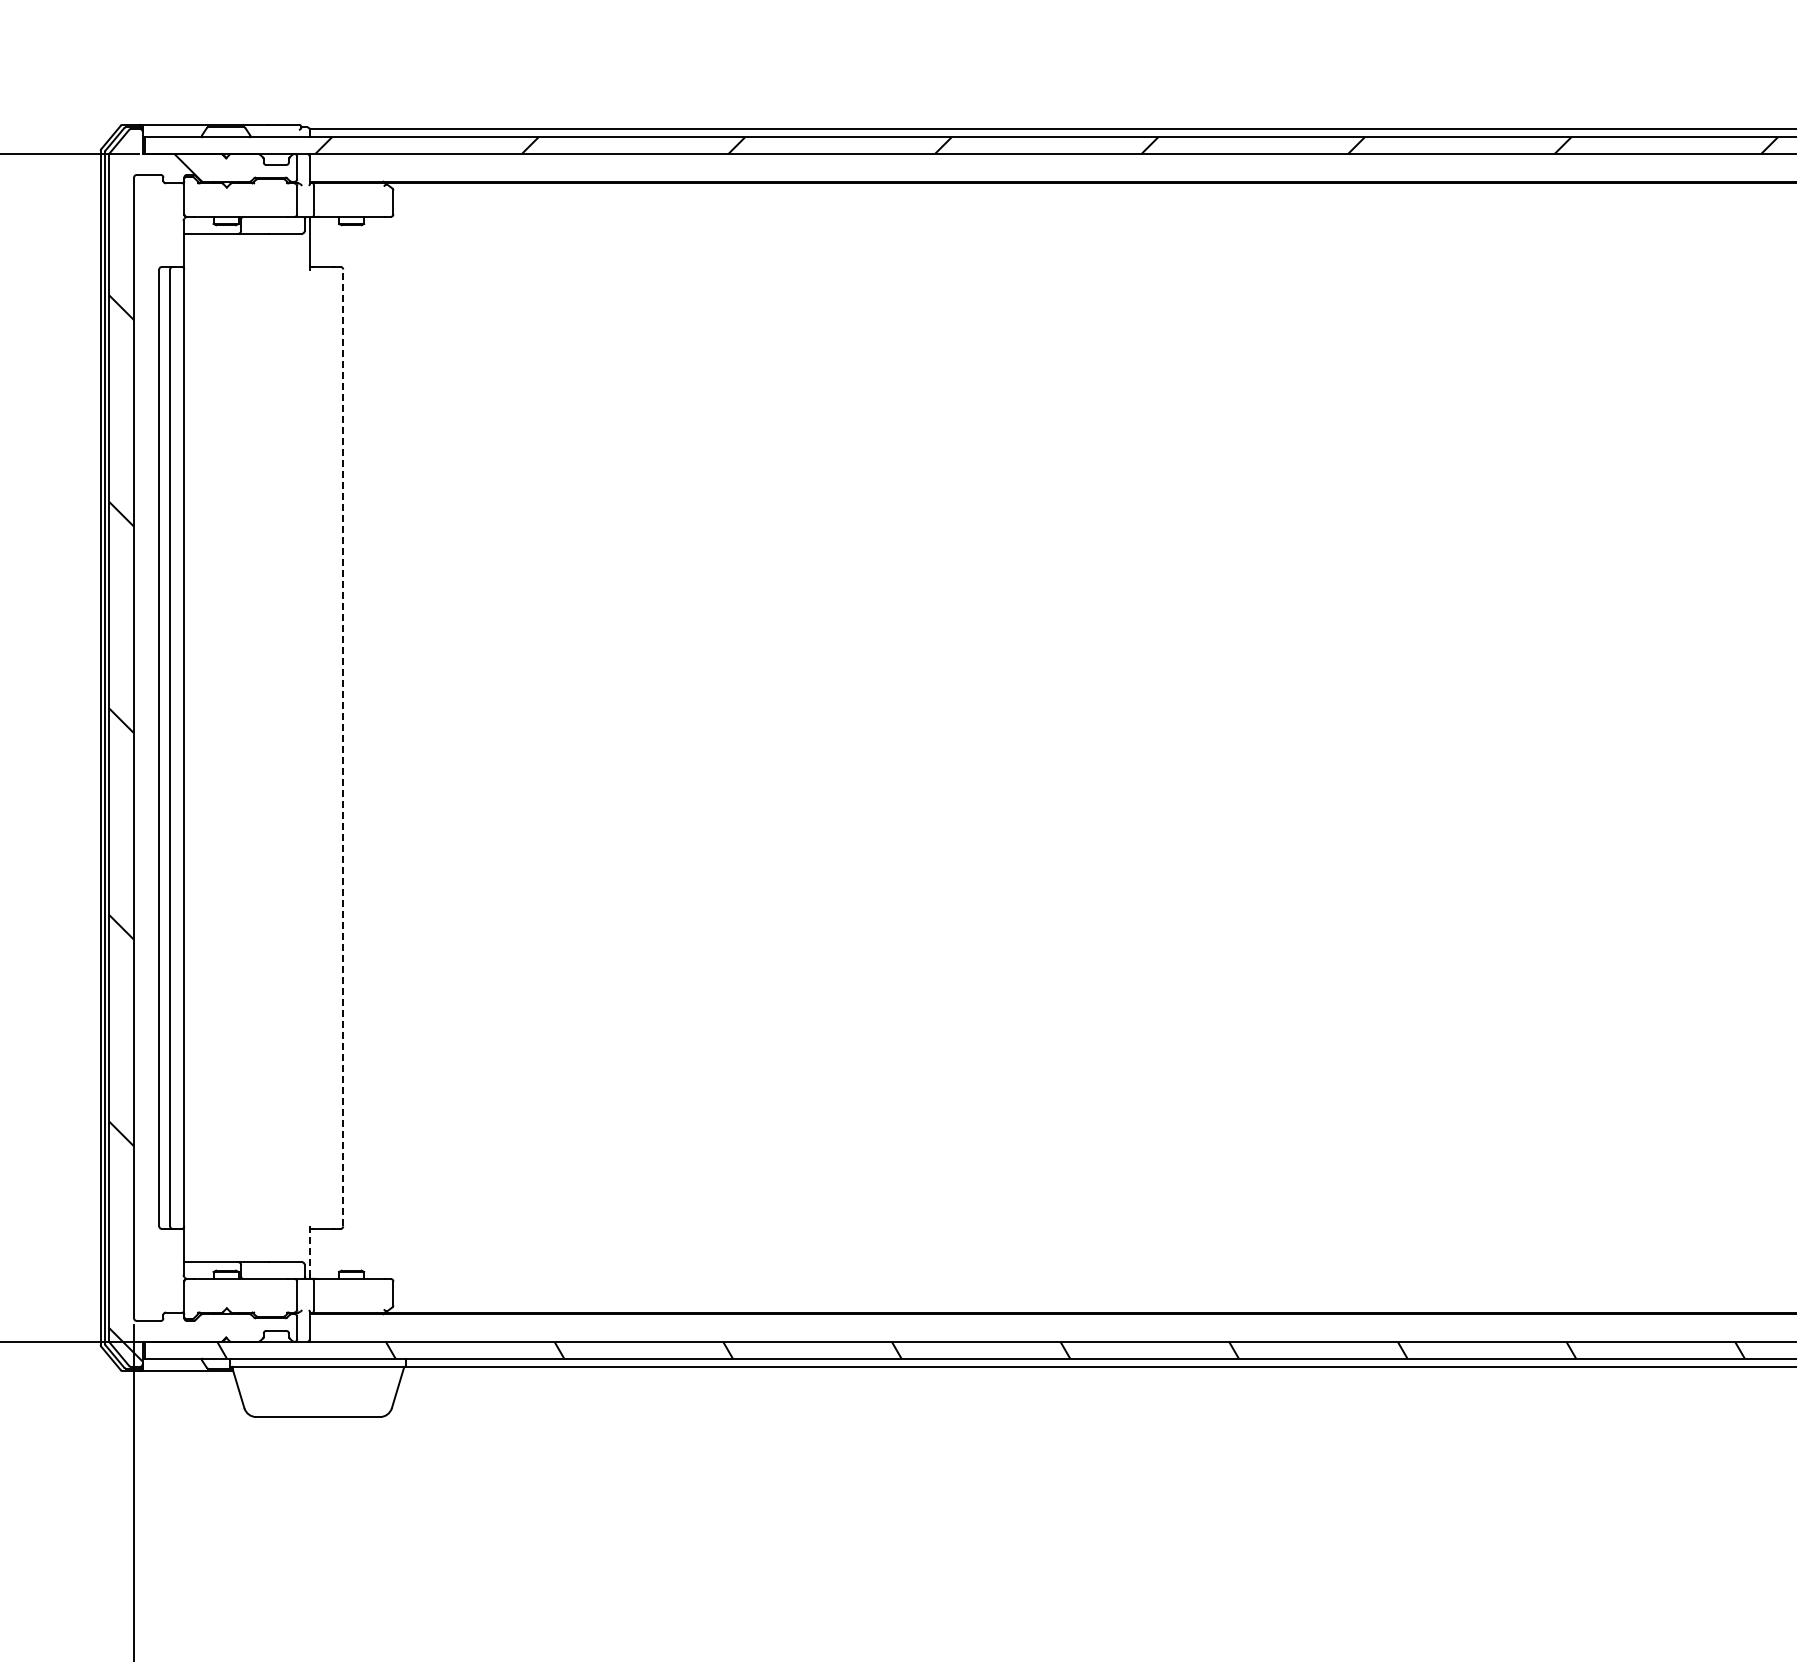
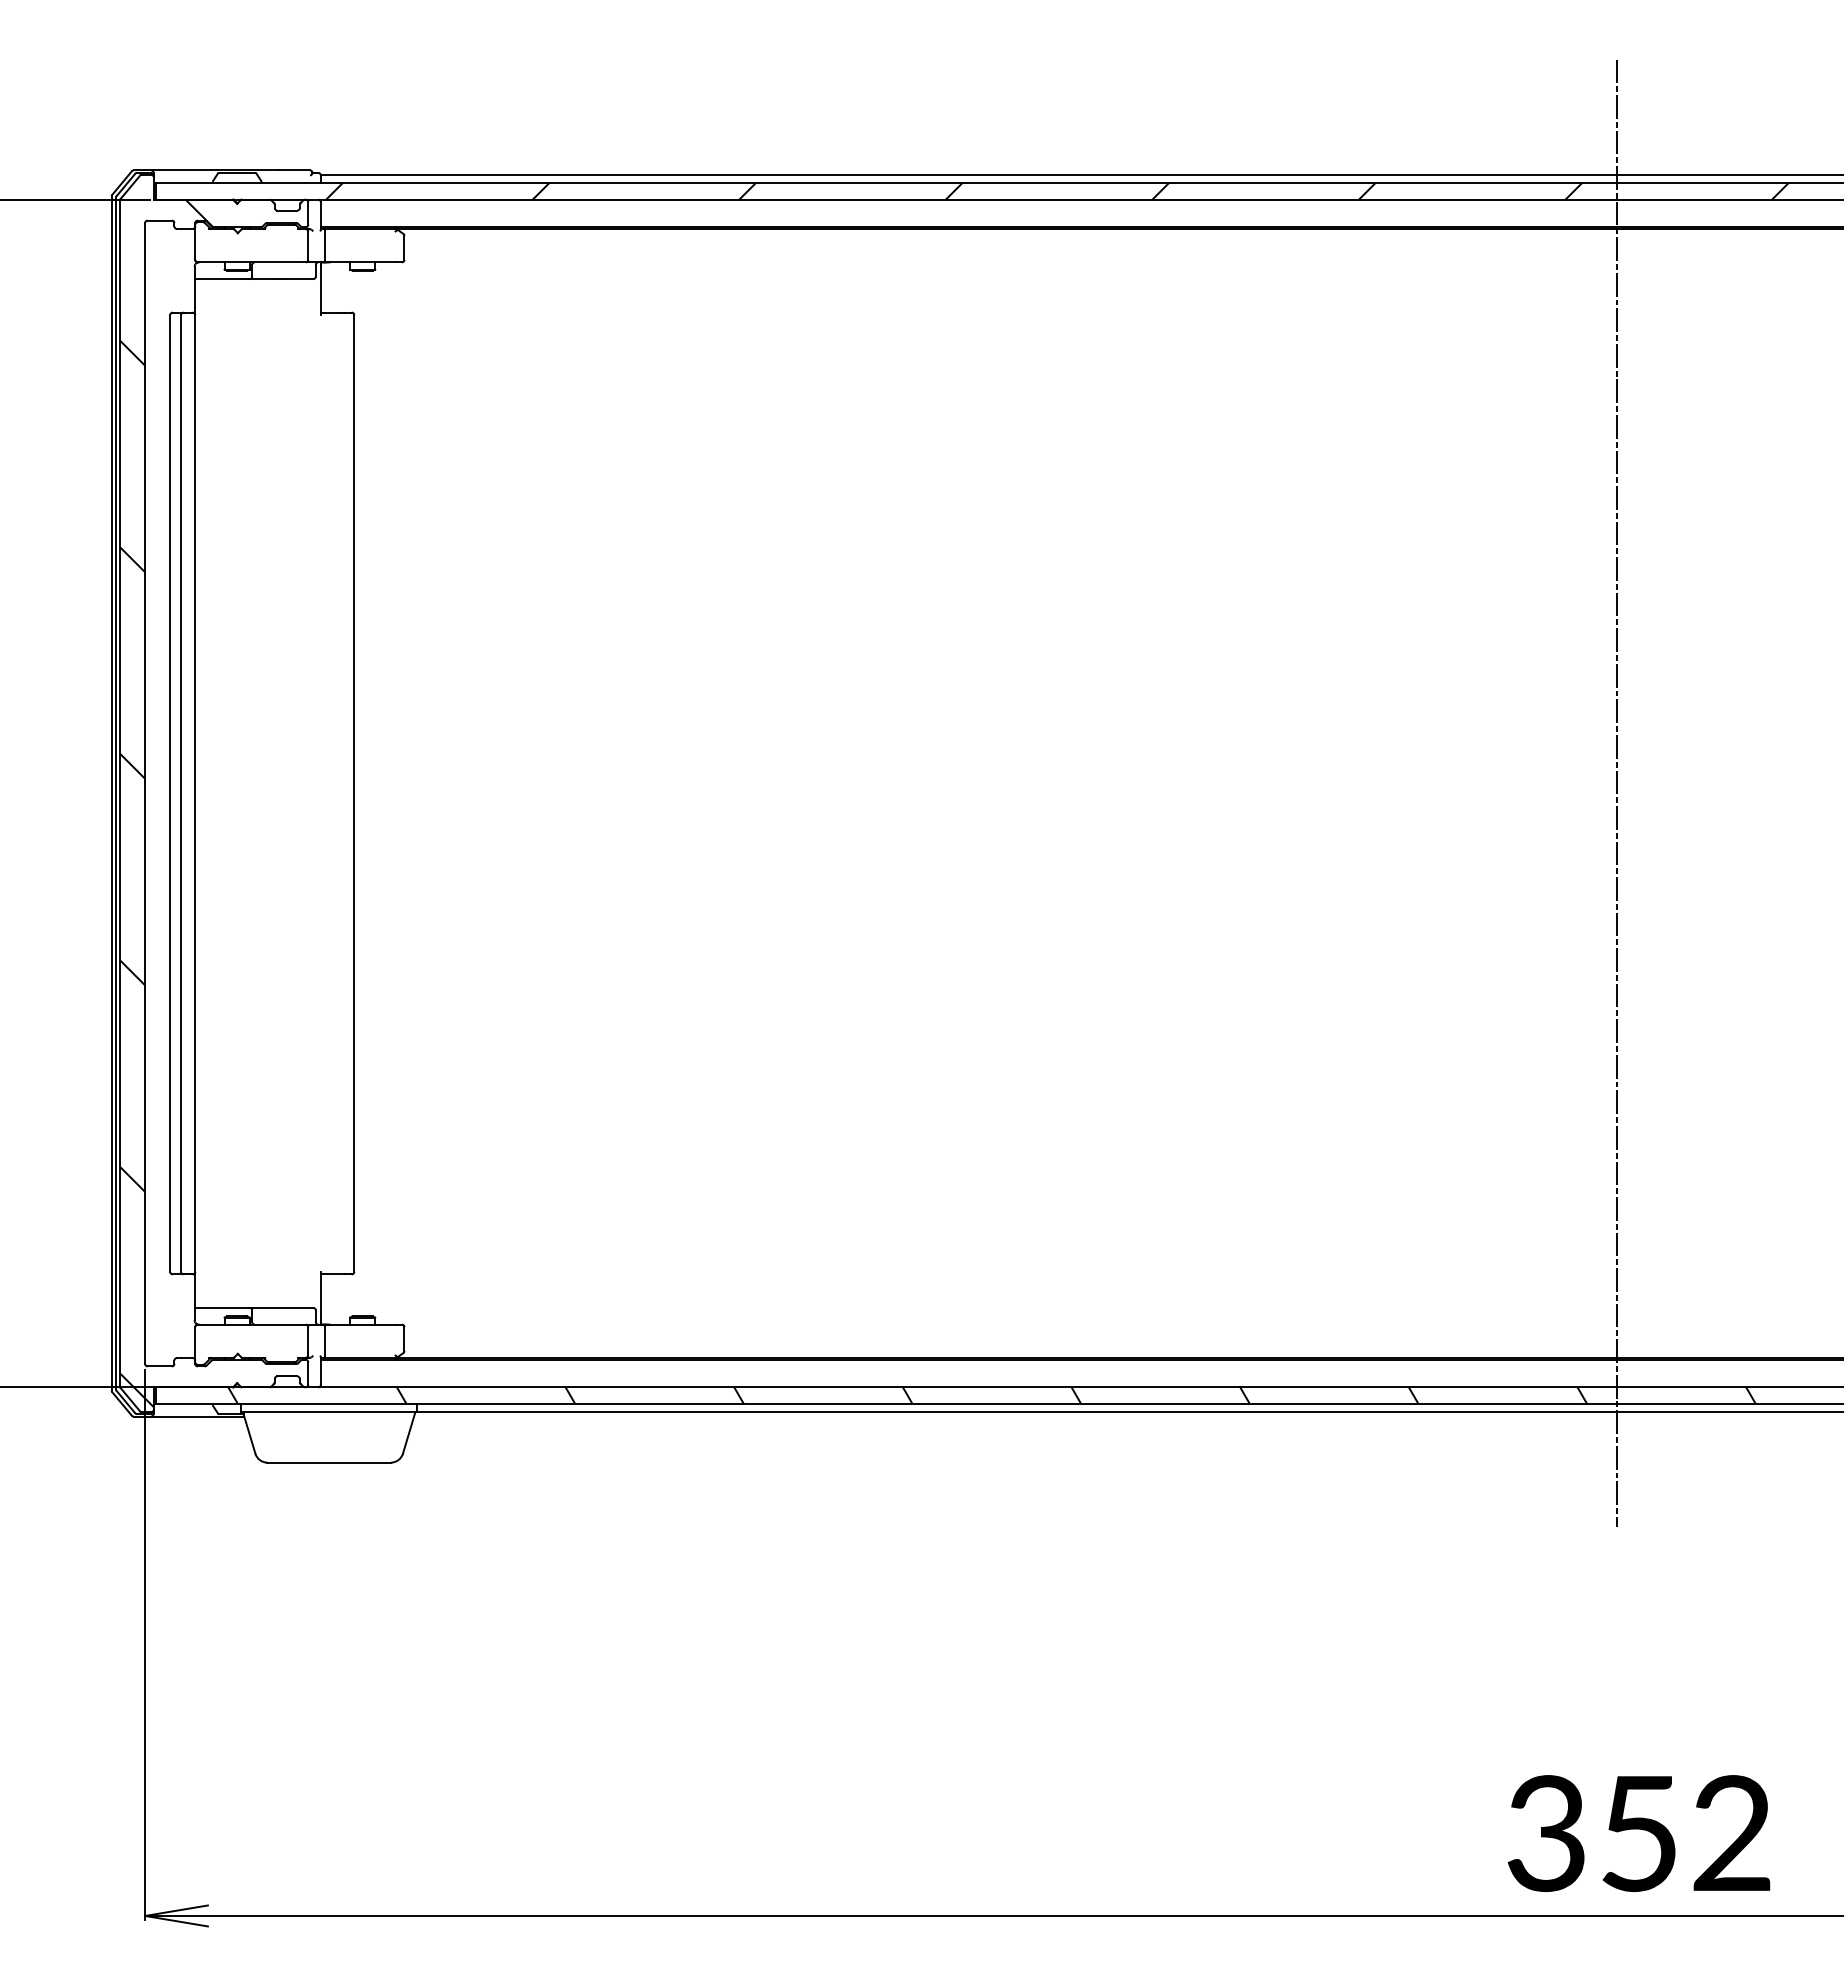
line: (343, 747) -> (354, 793), dashed -> solid
line: (1606, 747) -> (1617, 793), added
line: (309, 1250) -> (320, 1296), dashed -> solid

